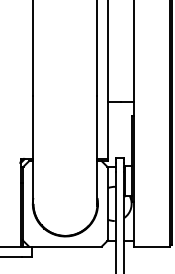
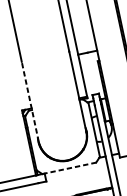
line: (33, 150) -> (30, 102), solid -> dashed
line: (65, 246) -> (69, 168), solid -> dashed

